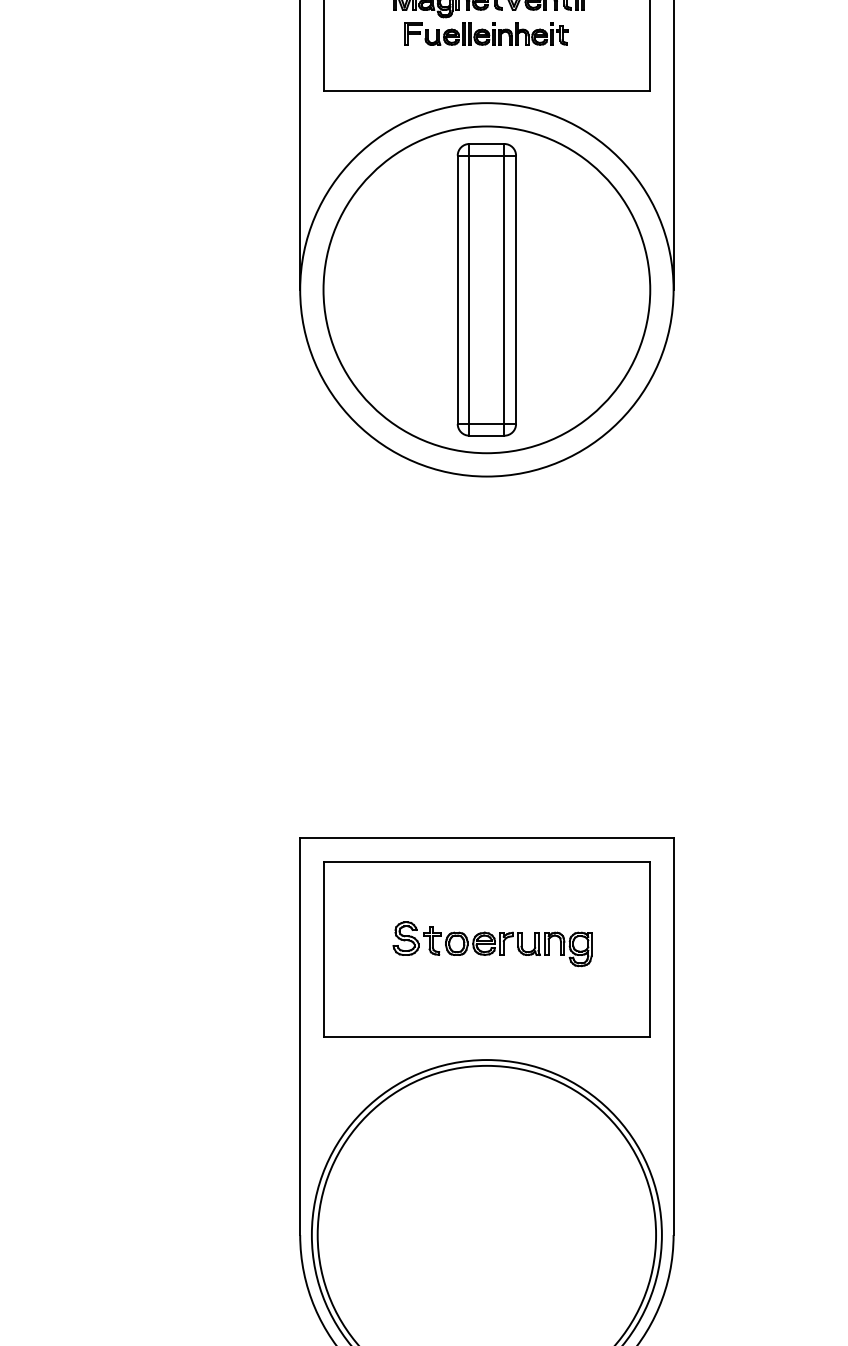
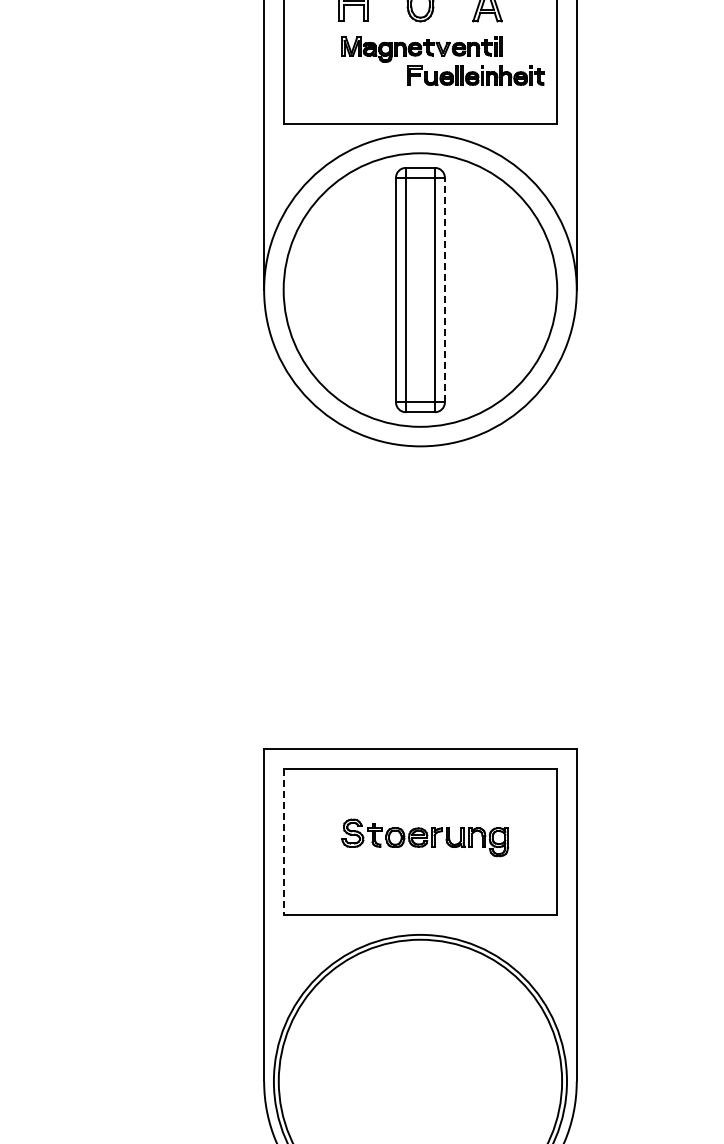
part: (485, 33) -> (475, 75), moved
line: (515, 289) -> (444, 289), solid -> dashed
line: (323, 949) -> (283, 842), solid -> dashed

